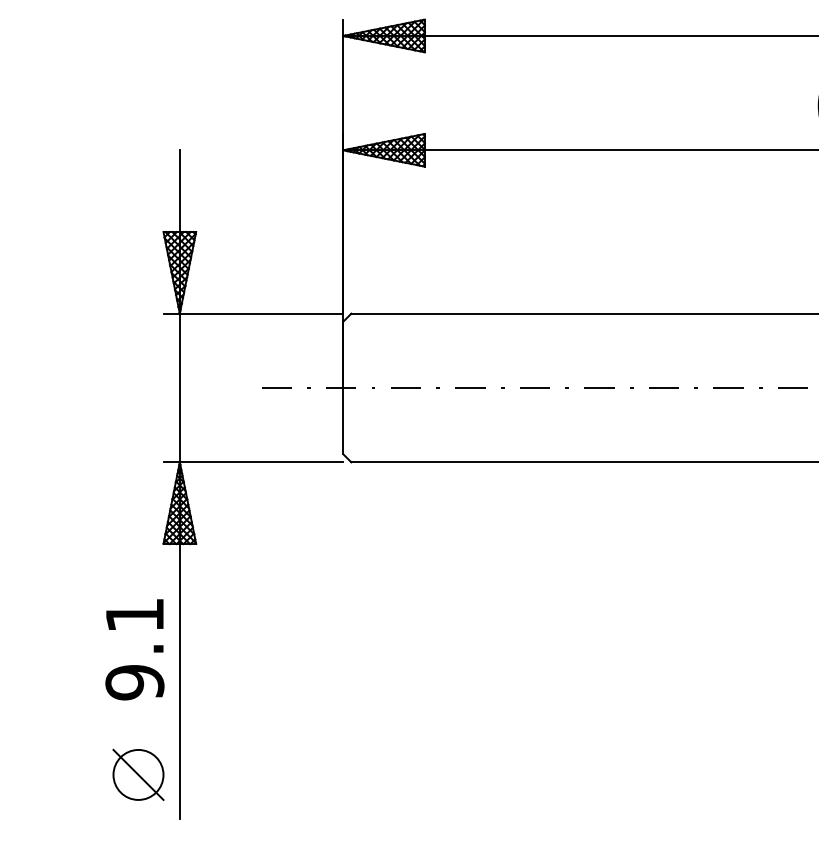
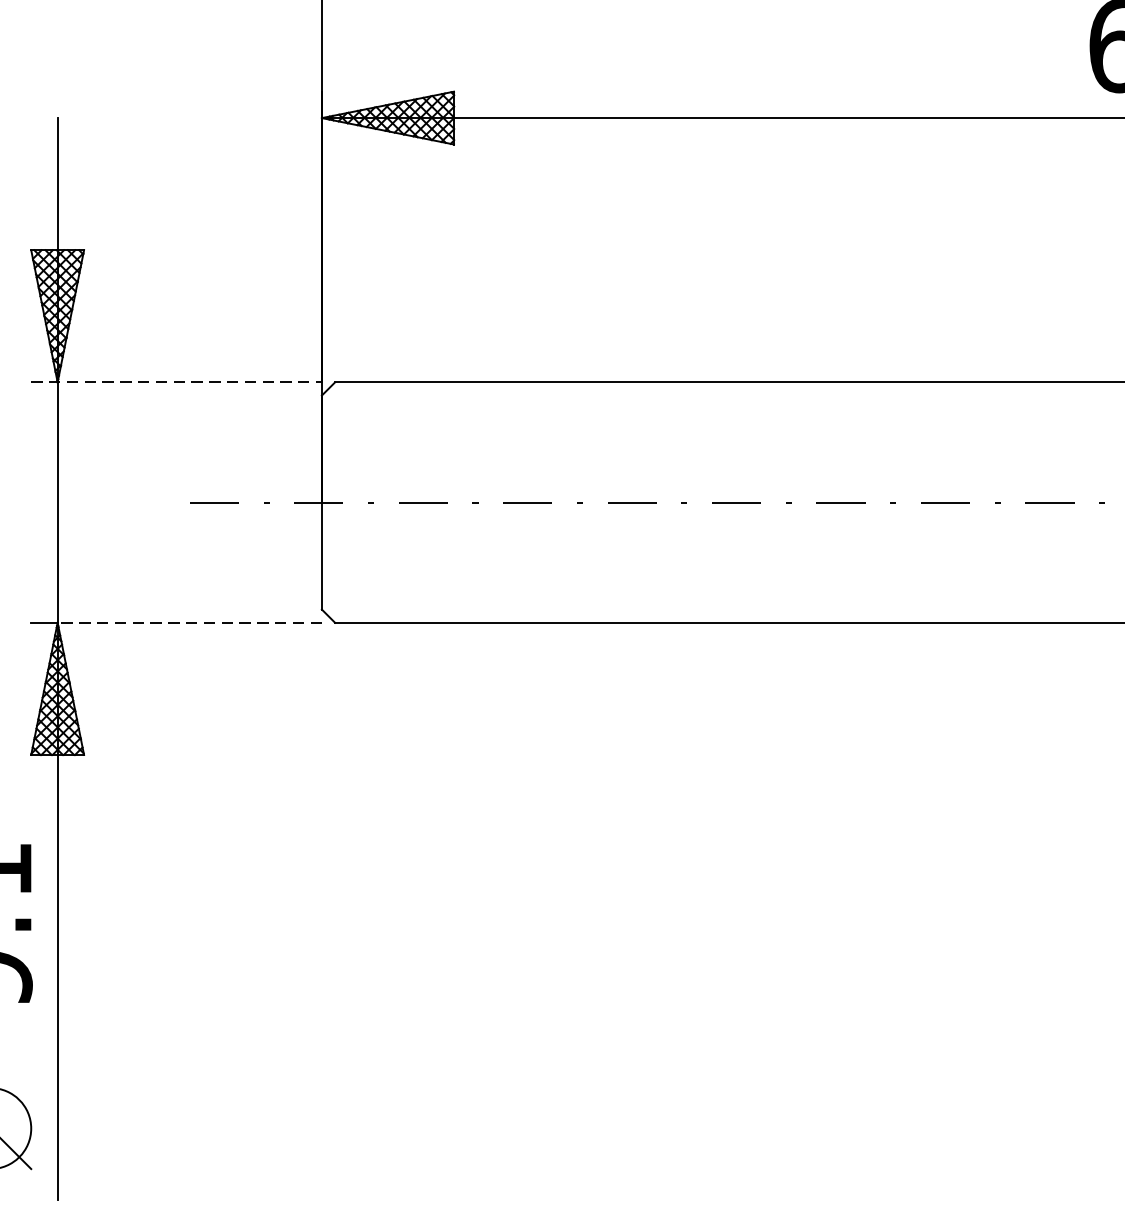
line: (253, 313) -> (176, 382), solid -> dashed
line: (261, 462) -> (189, 623), solid -> dashed

